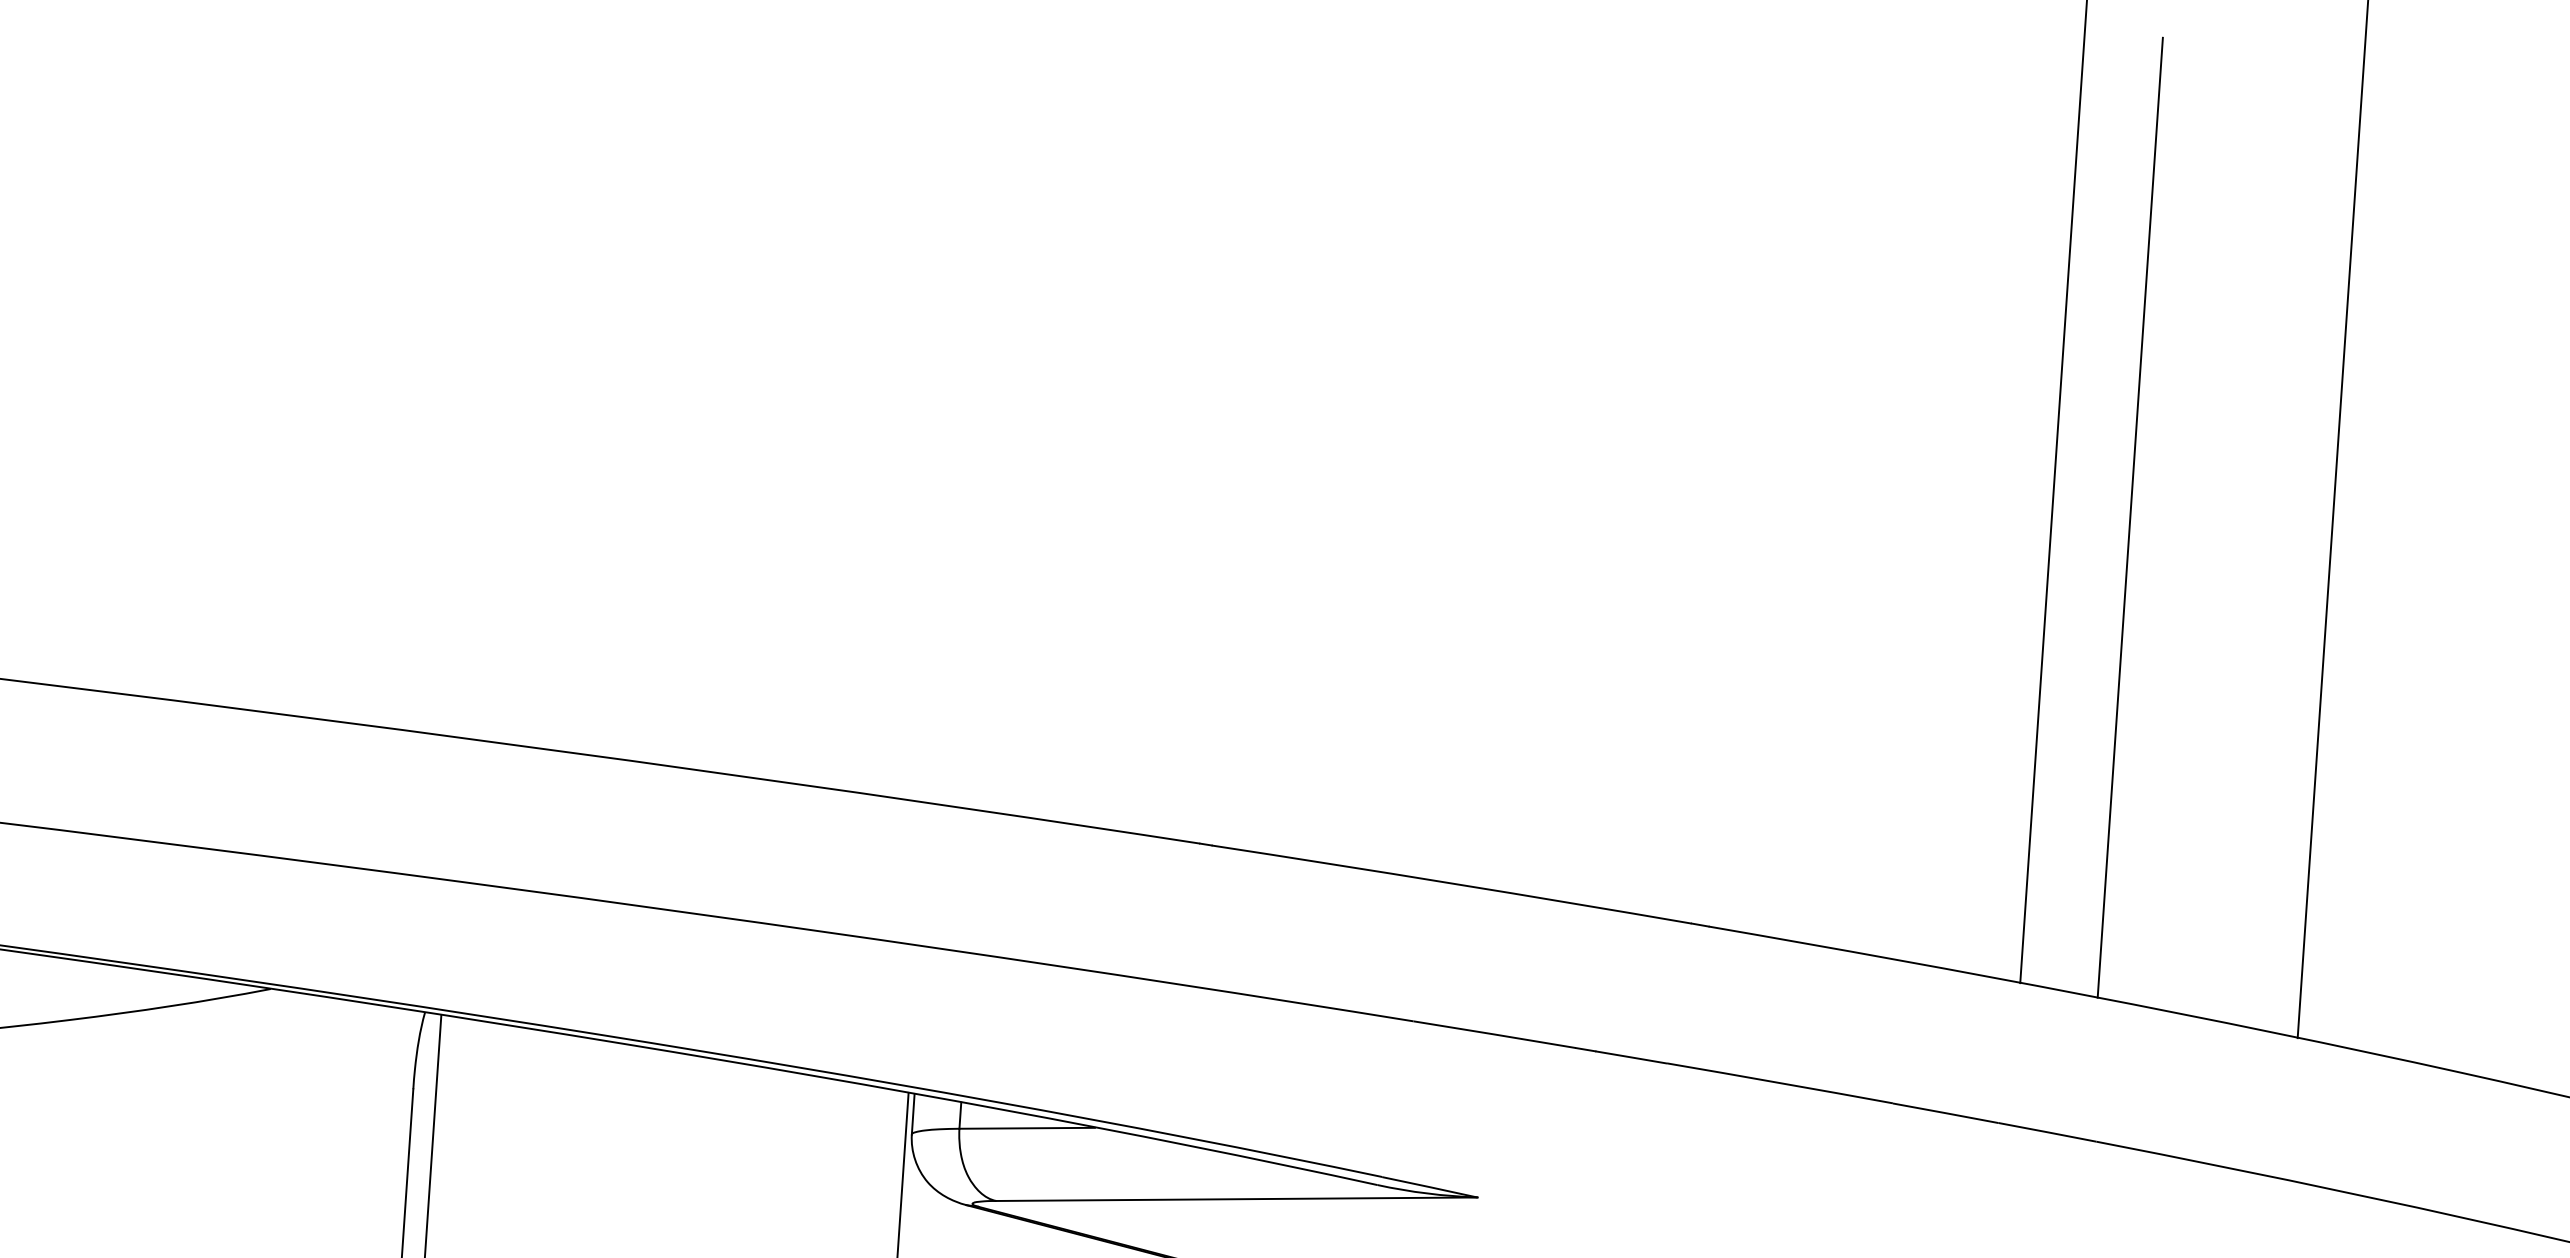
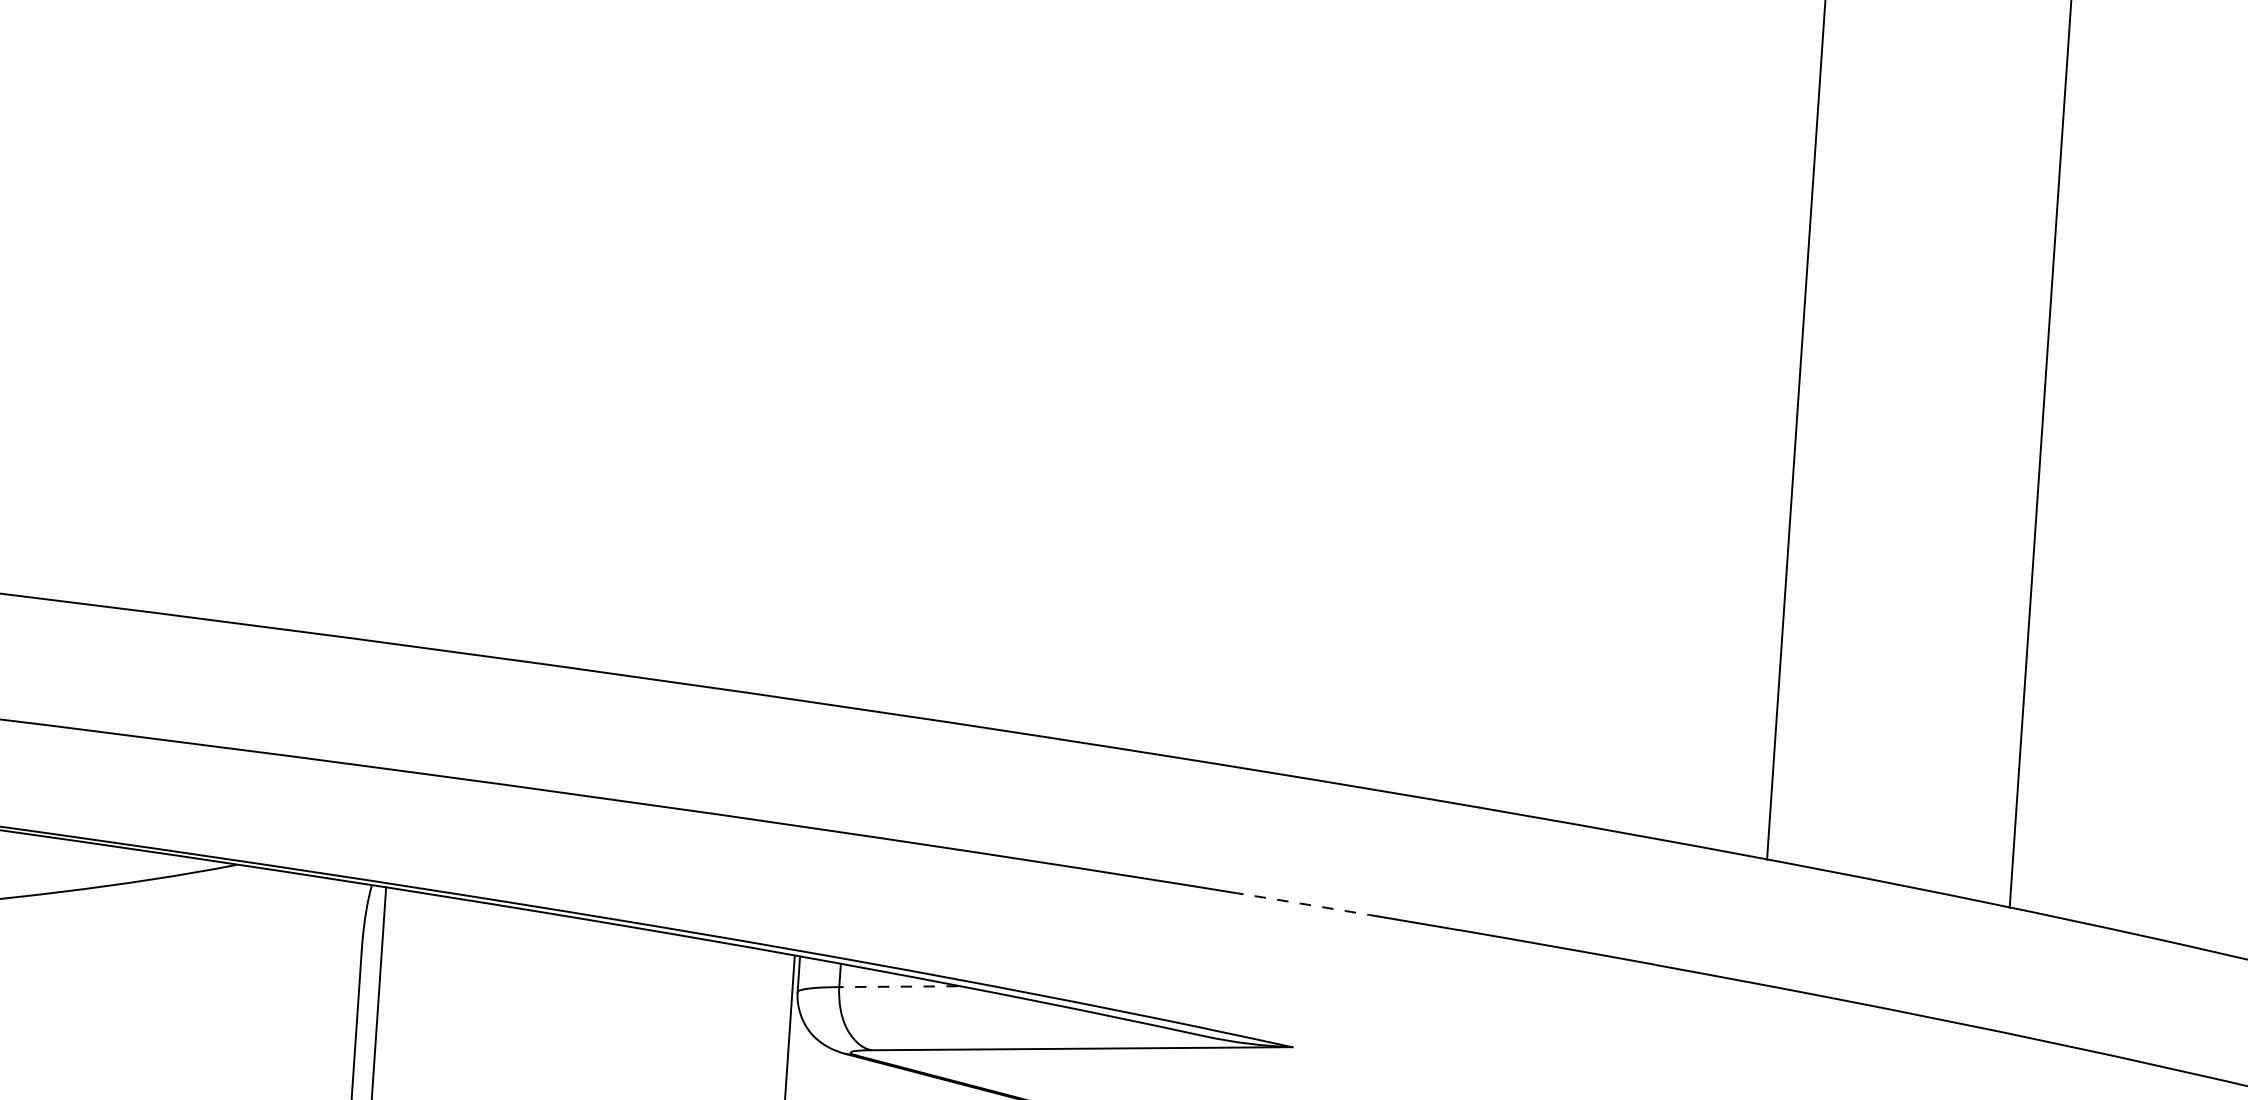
line: (2129, 517) -> (1862, 452), removed
arc: (1494, 1034) -> (1307, 904), solid -> dashed
line: (1027, 1128) -> (898, 986), solid -> dashed

